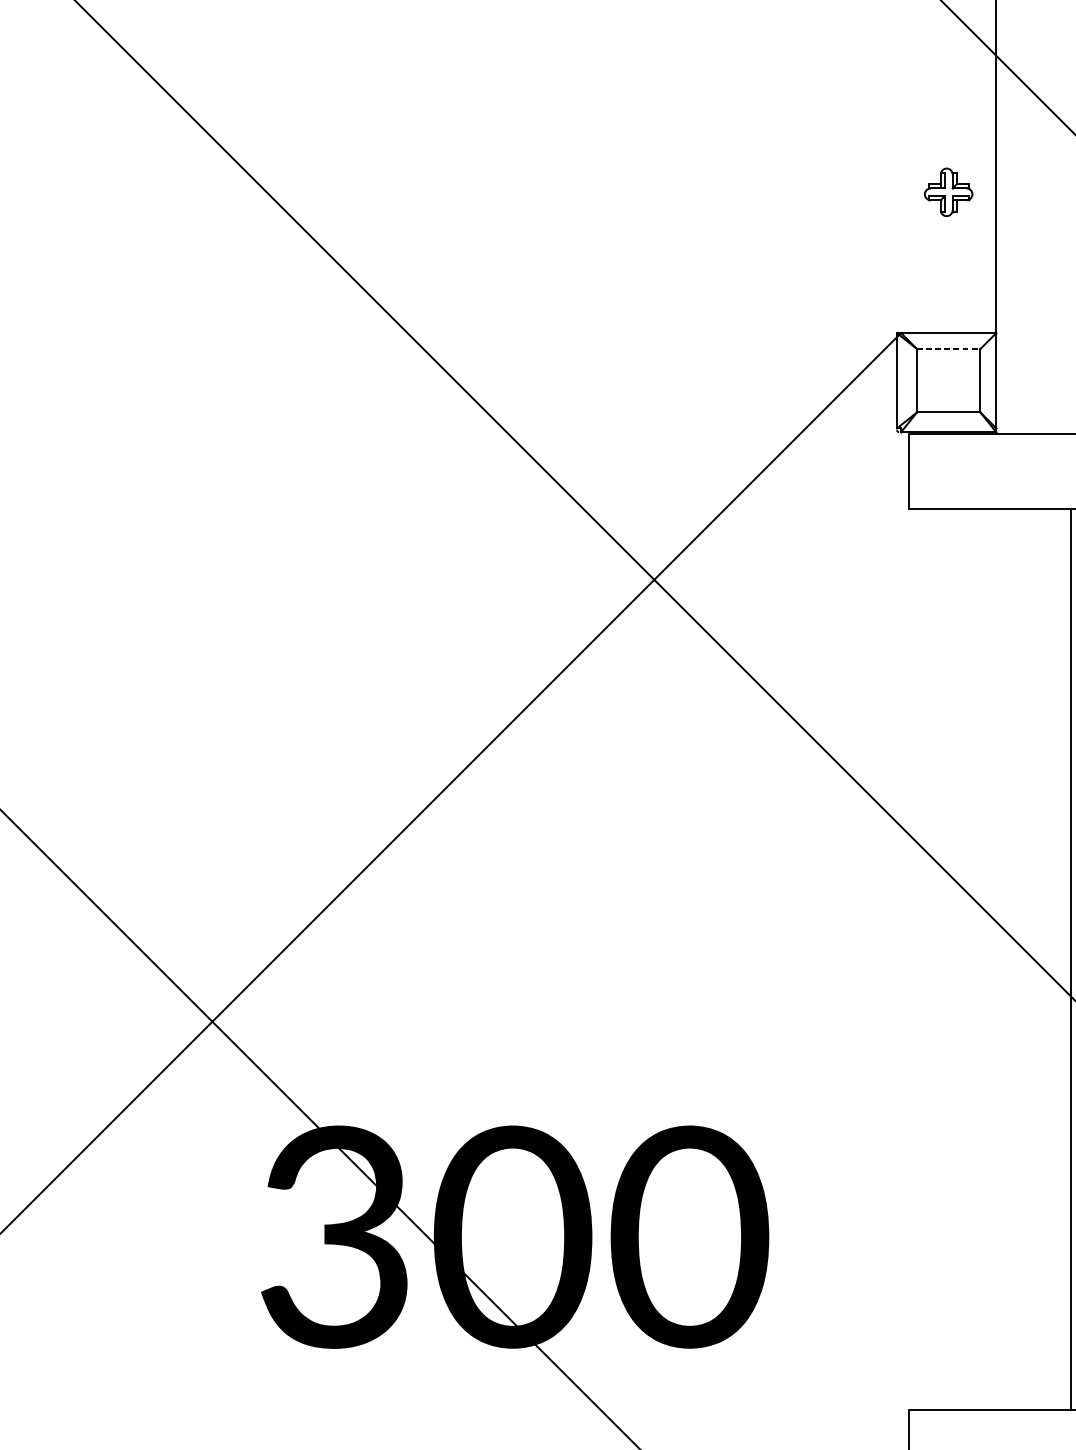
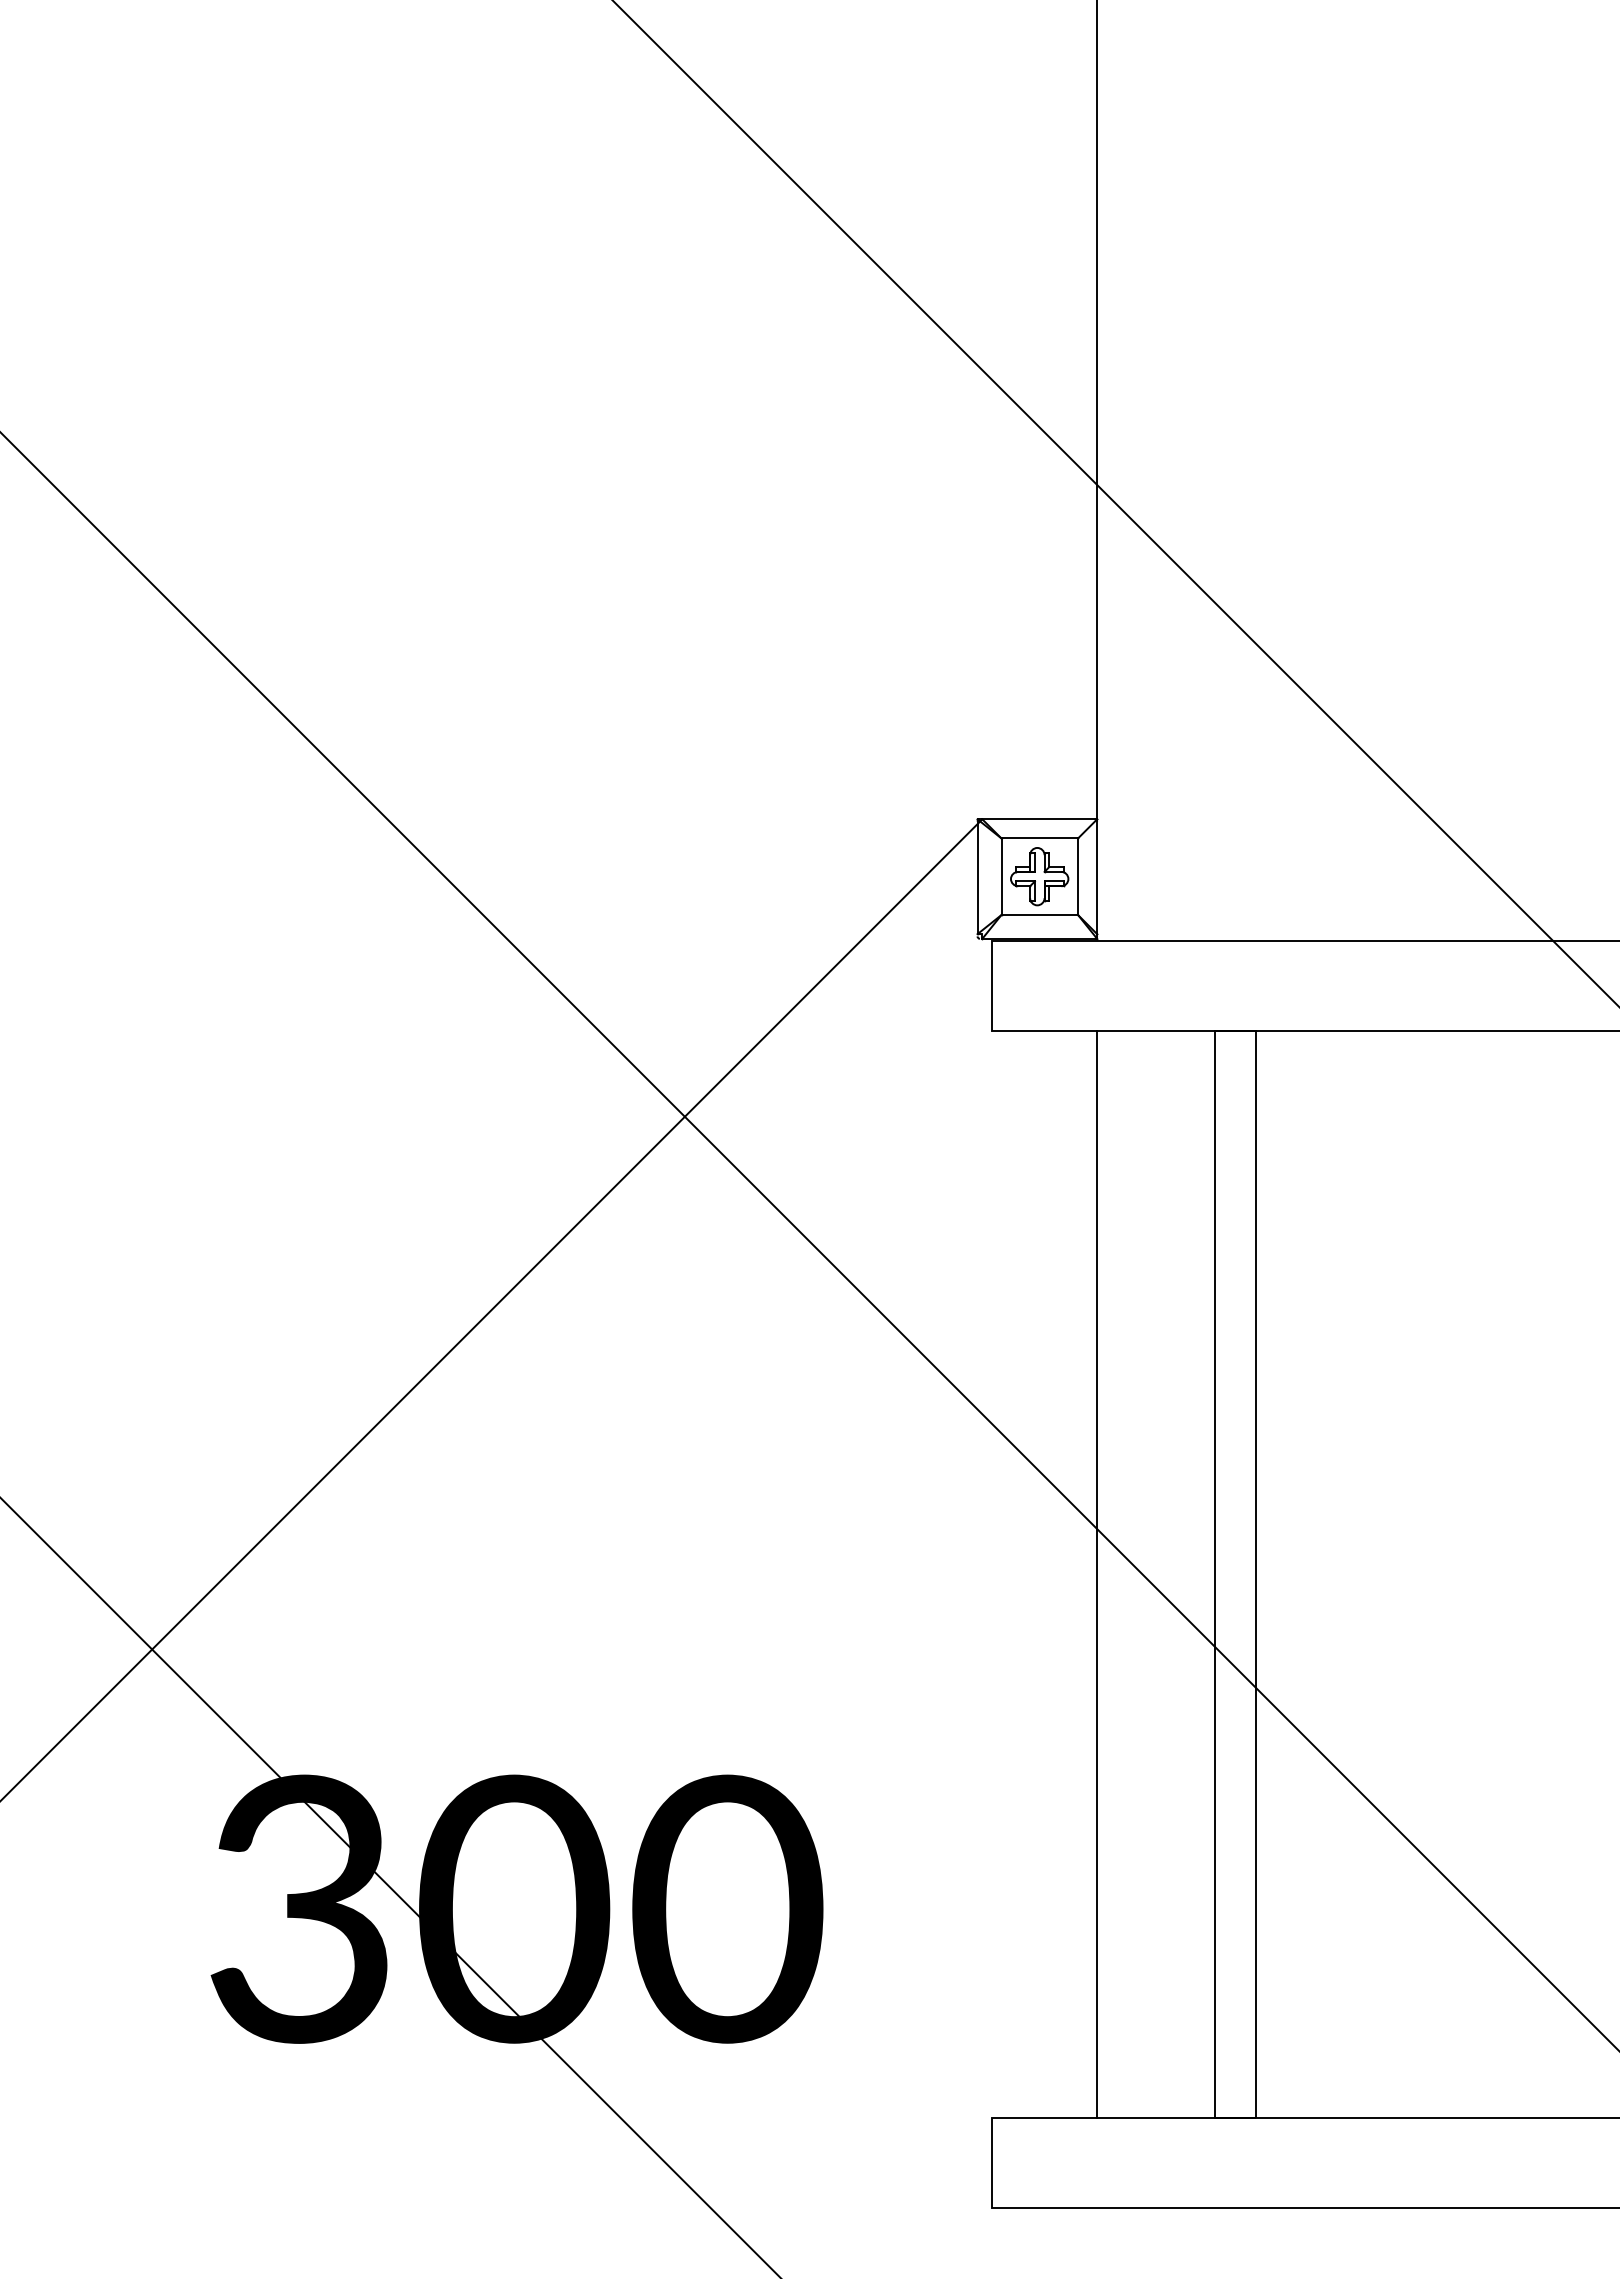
part: (948, 192) -> (1039, 876), moved
line: (949, 349) -> (1040, 838), dashed -> solid
line: (1071, 959) -> (1097, 1574), moved

